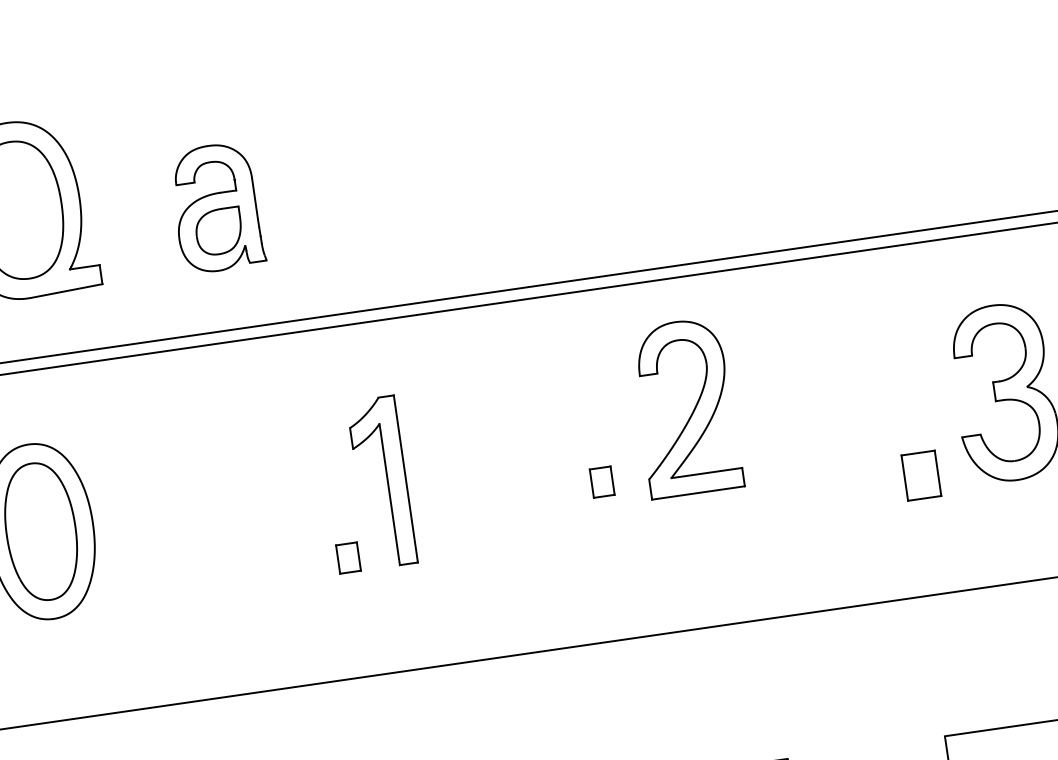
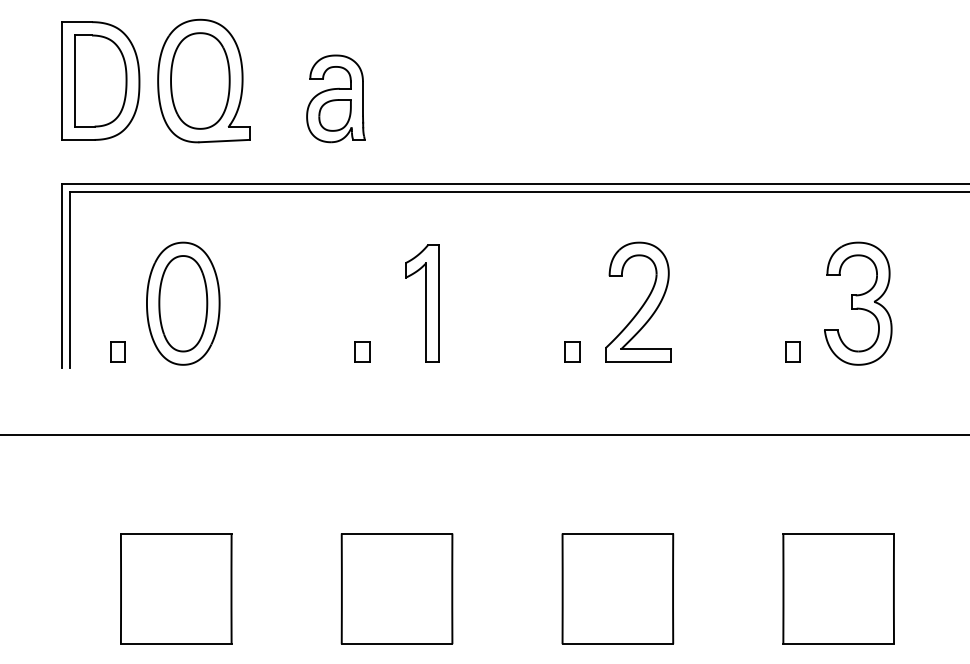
part: (686, 406) -> (638, 301), moved
part: (920, 474) -> (792, 351), size x0.62
part: (602, 481) -> (572, 351), moved
part: (348, 557) -> (362, 351), moved

